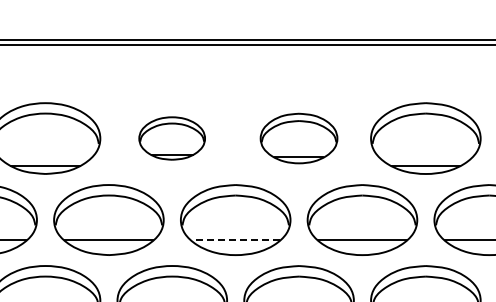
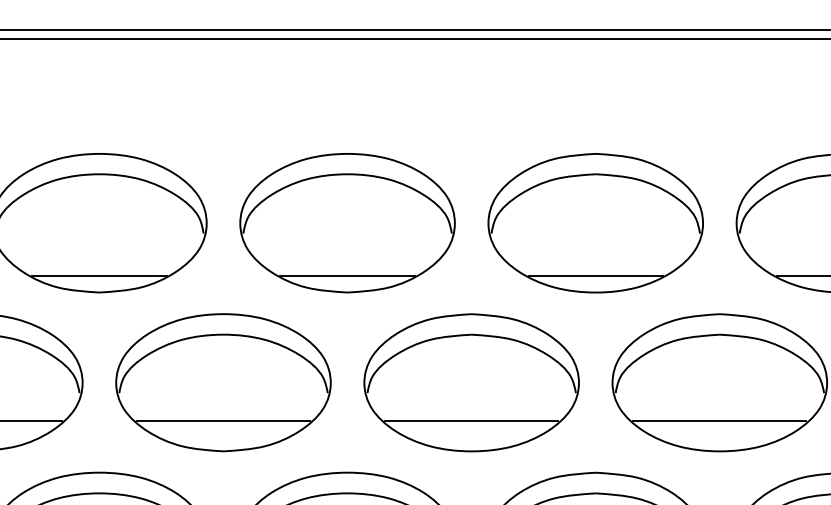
part: (171, 138) -> (346, 223), size x1.67
part: (298, 138) -> (594, 223), size x1.43
line: (235, 239) -> (471, 420), dashed -> solid

